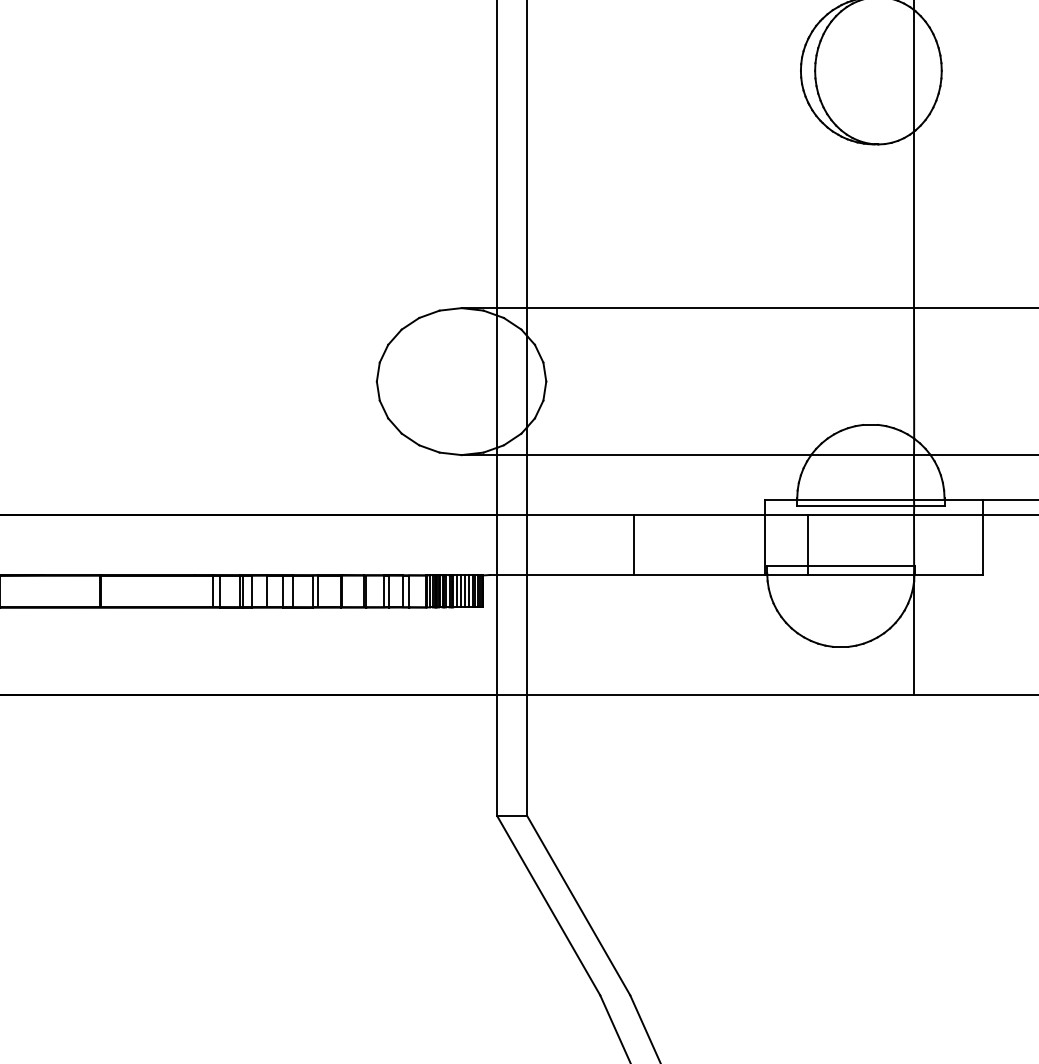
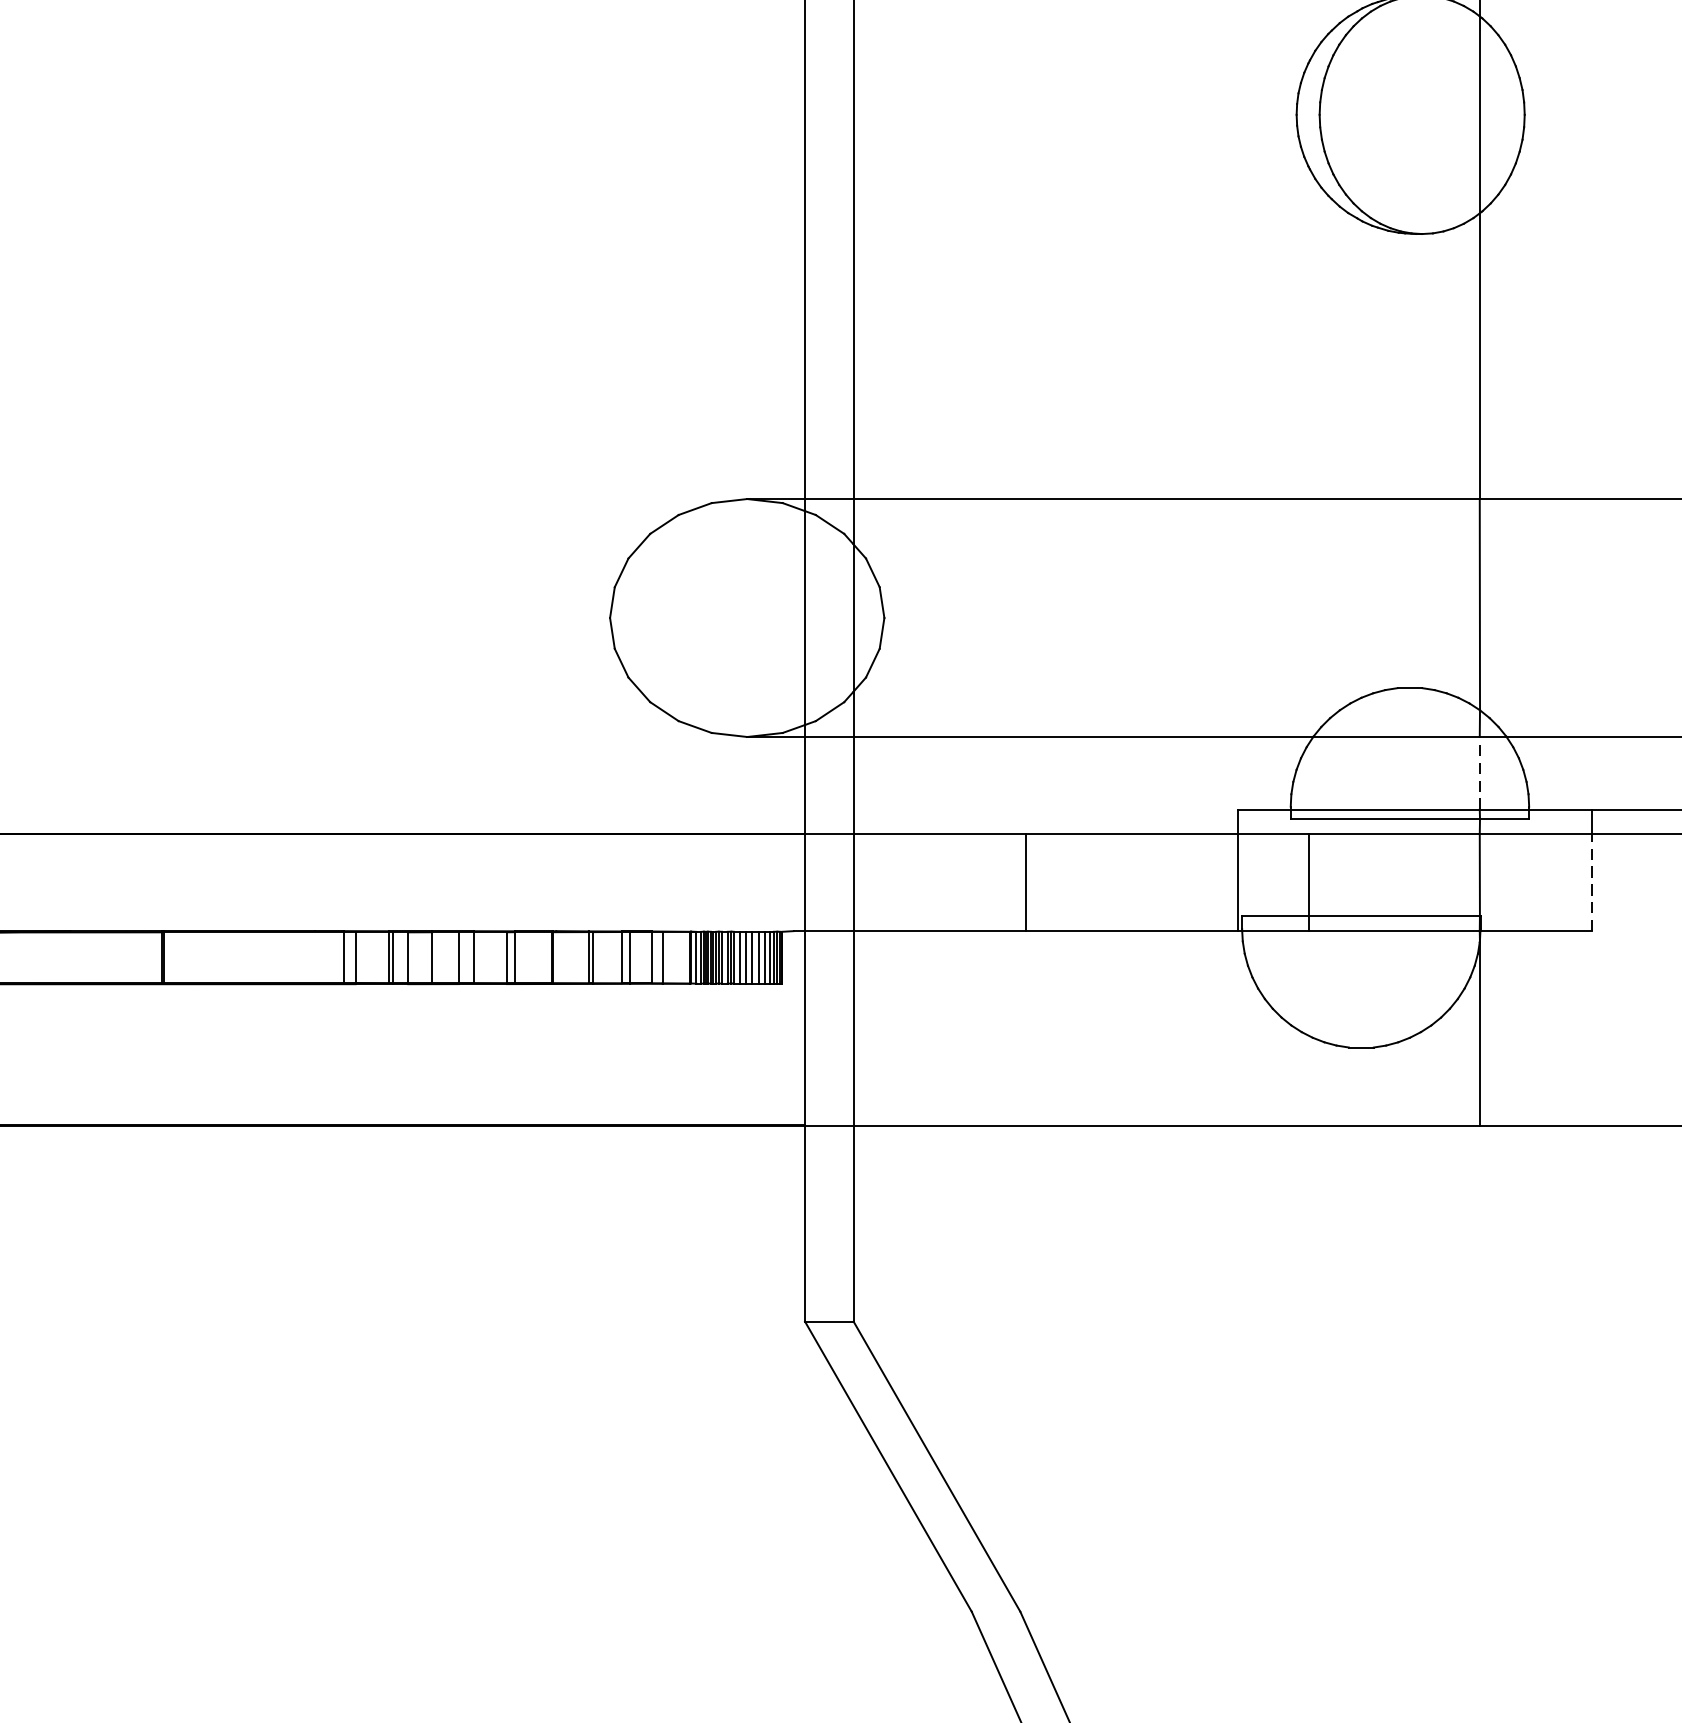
line: (914, 477) -> (1480, 773), solid -> dashed
line: (983, 544) -> (1592, 881), solid -> dashed

